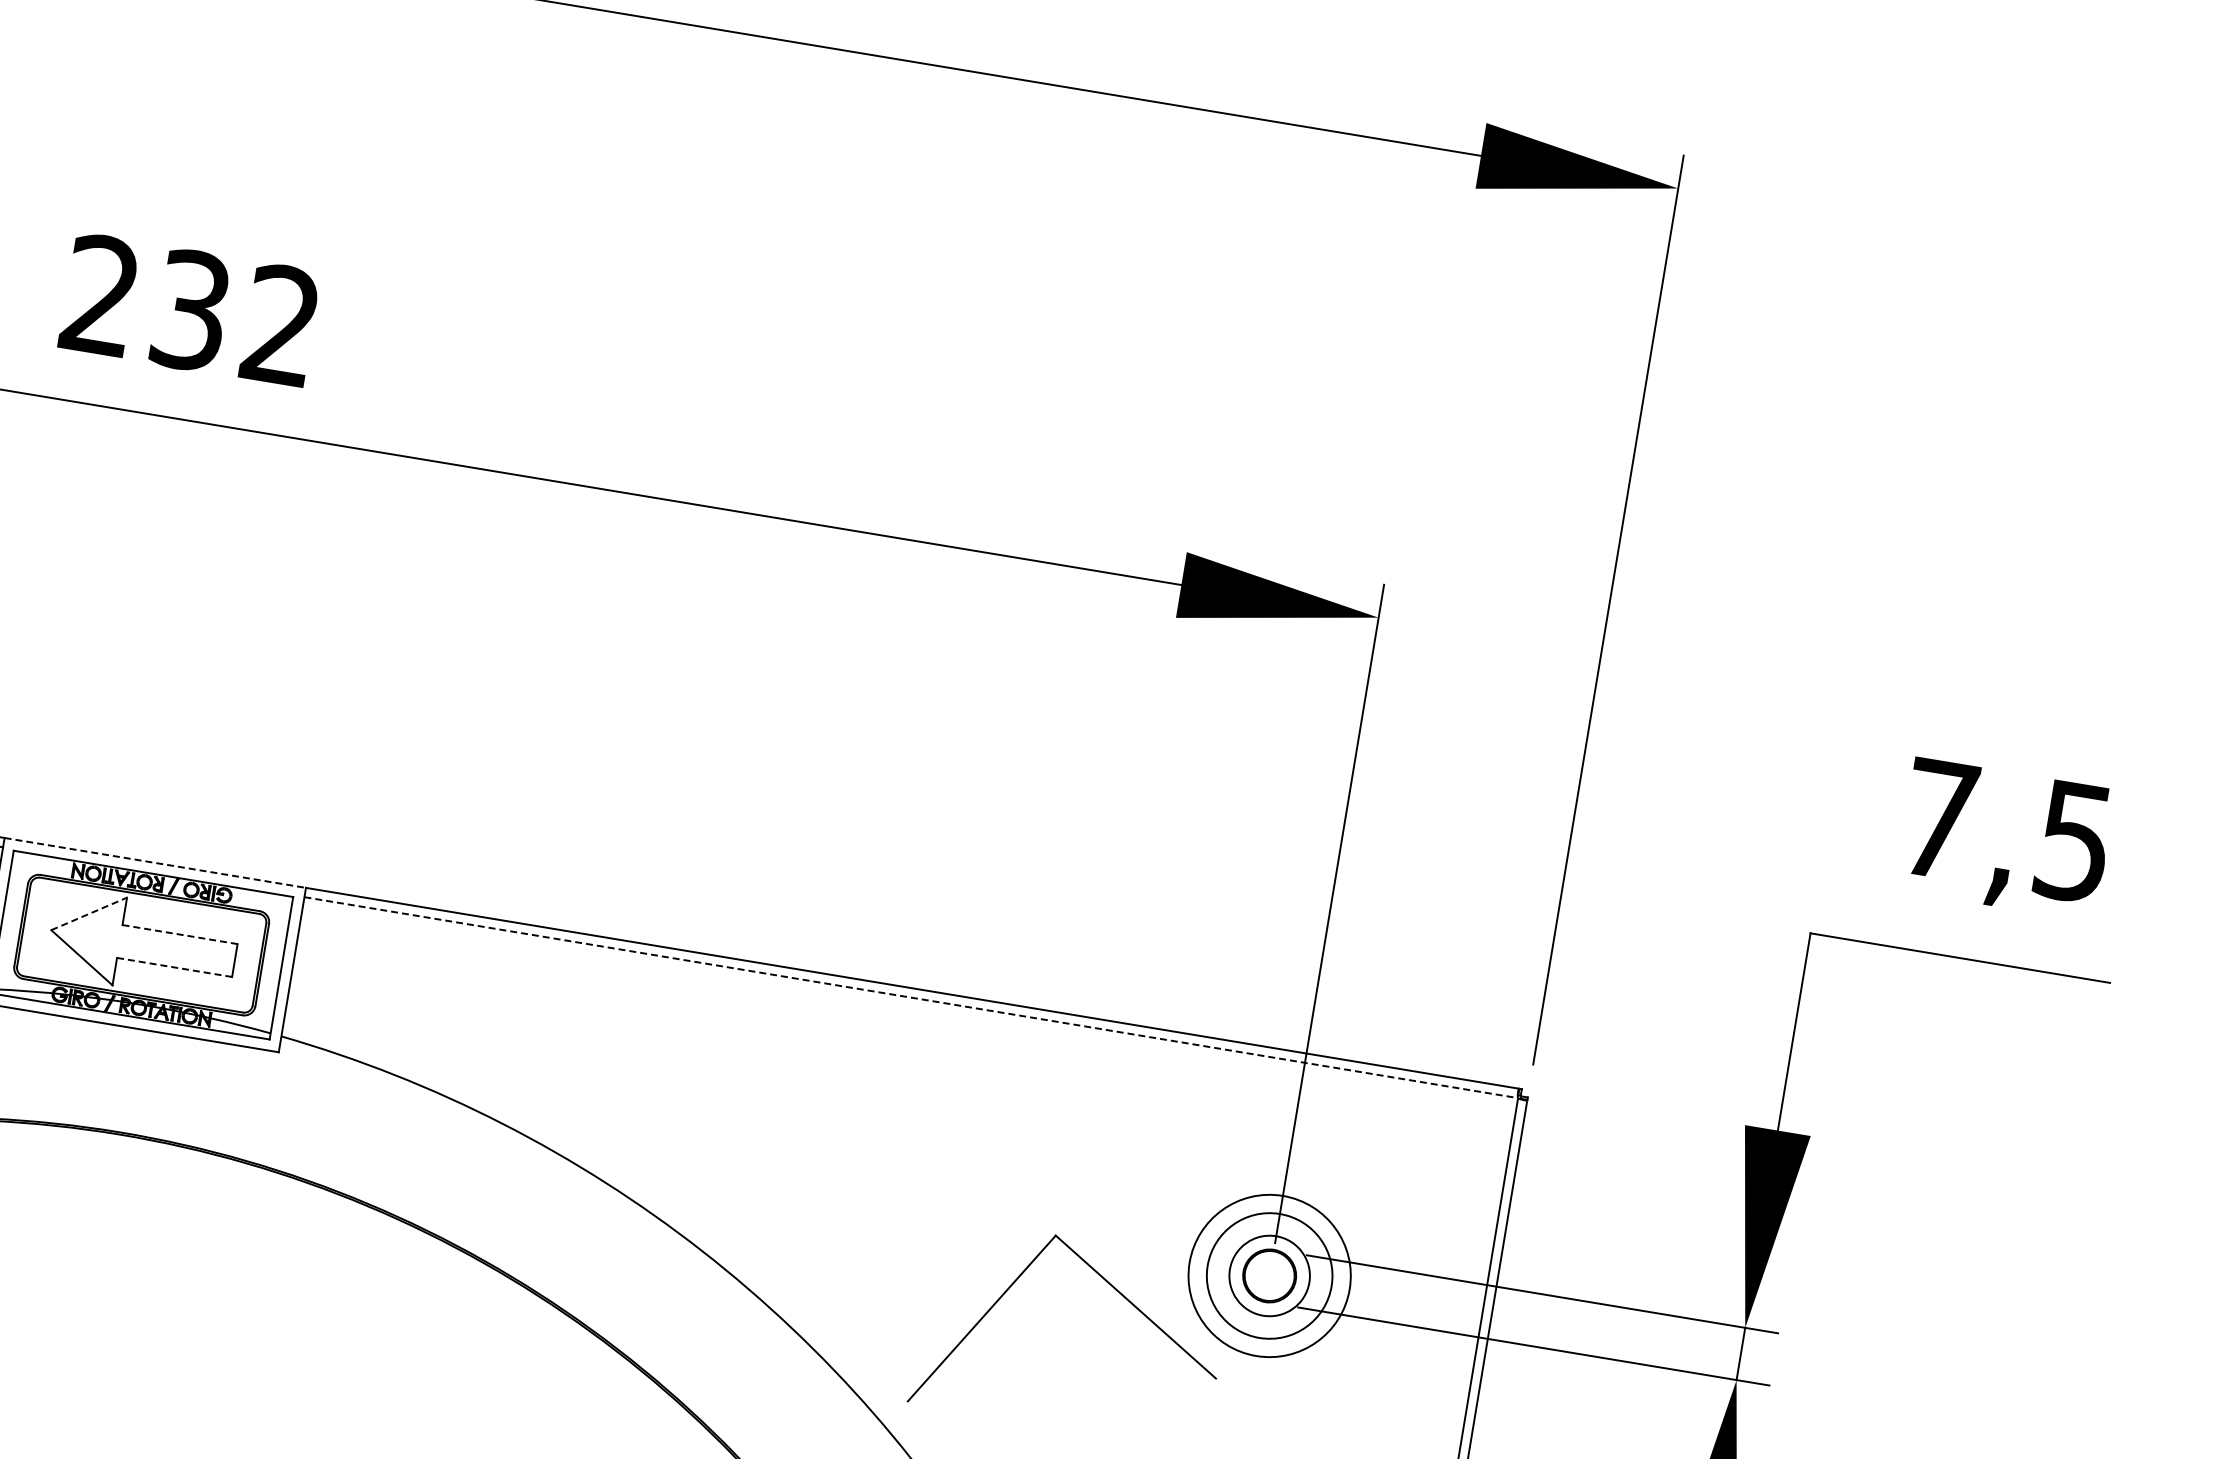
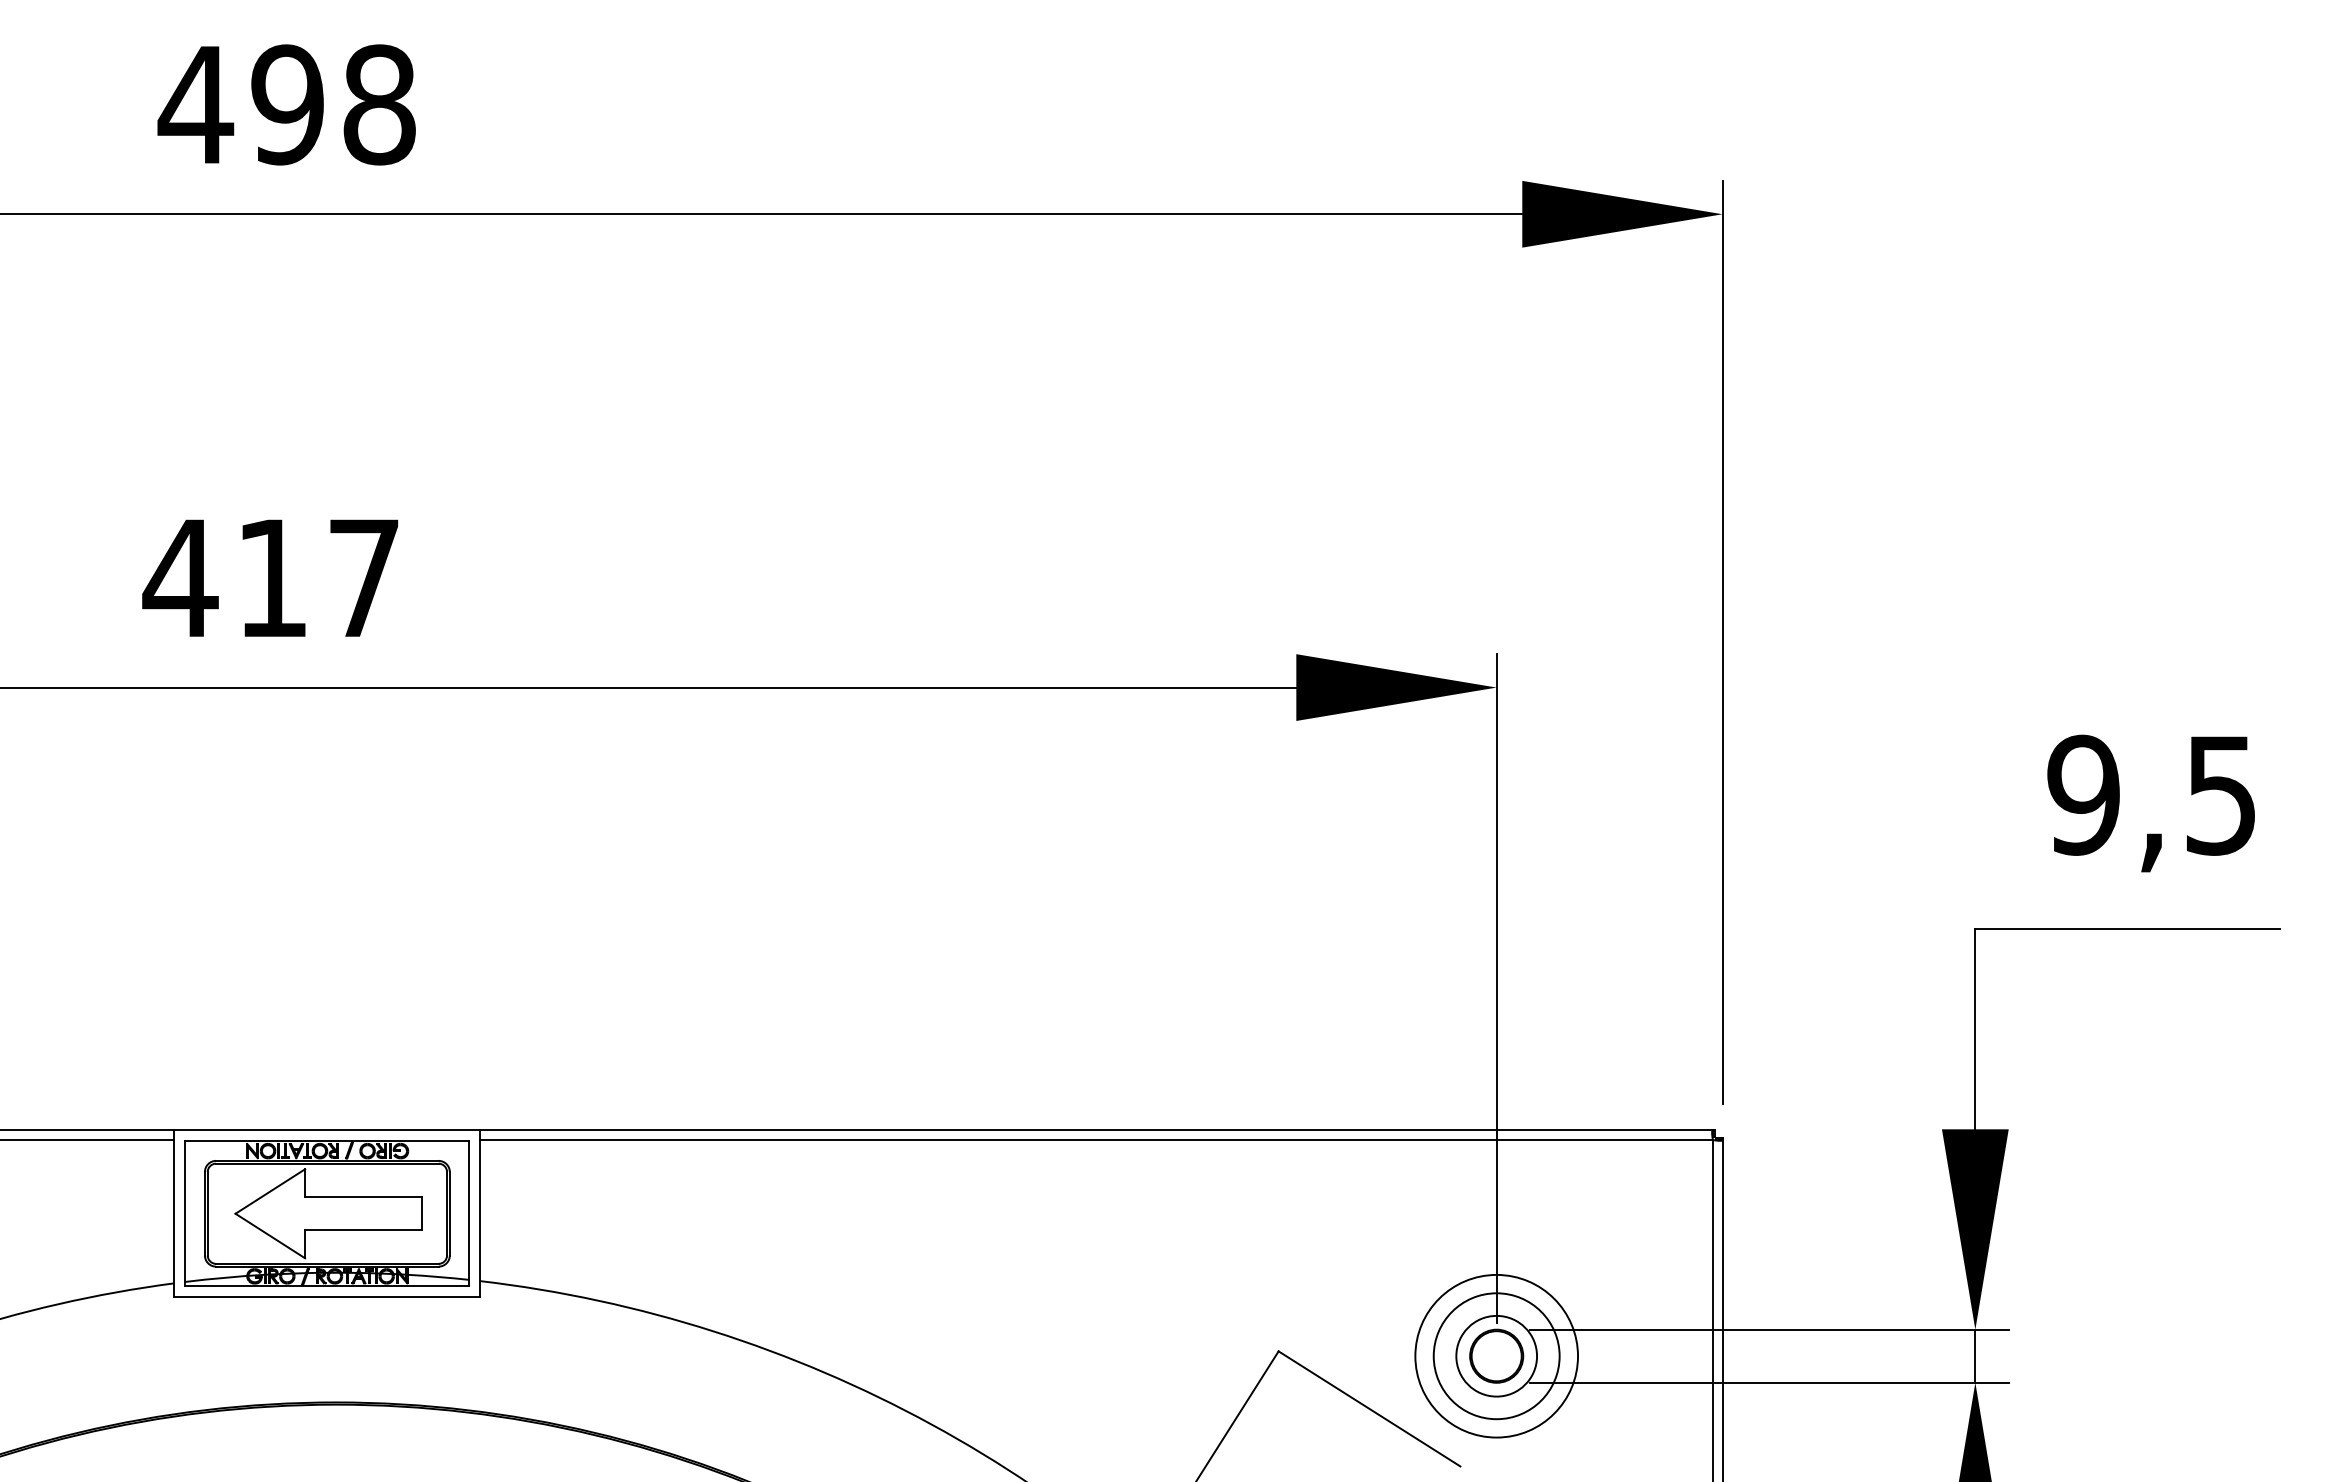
text: (189, 309) -> (270, 577), 232 -> 417
text: (1938, 818) -> (2083, 794), 7,5 -> 9,5
line: (155, 863) -> (327, 1130), dashed -> solid
line: (89, 913) -> (270, 1191), dashed -> solid
line: (180, 935) -> (364, 1197), dashed -> solid
line: (175, 967) -> (364, 1230), dashed -> solid
line: (911, 997) -> (1097, 1139), dashed -> solid

